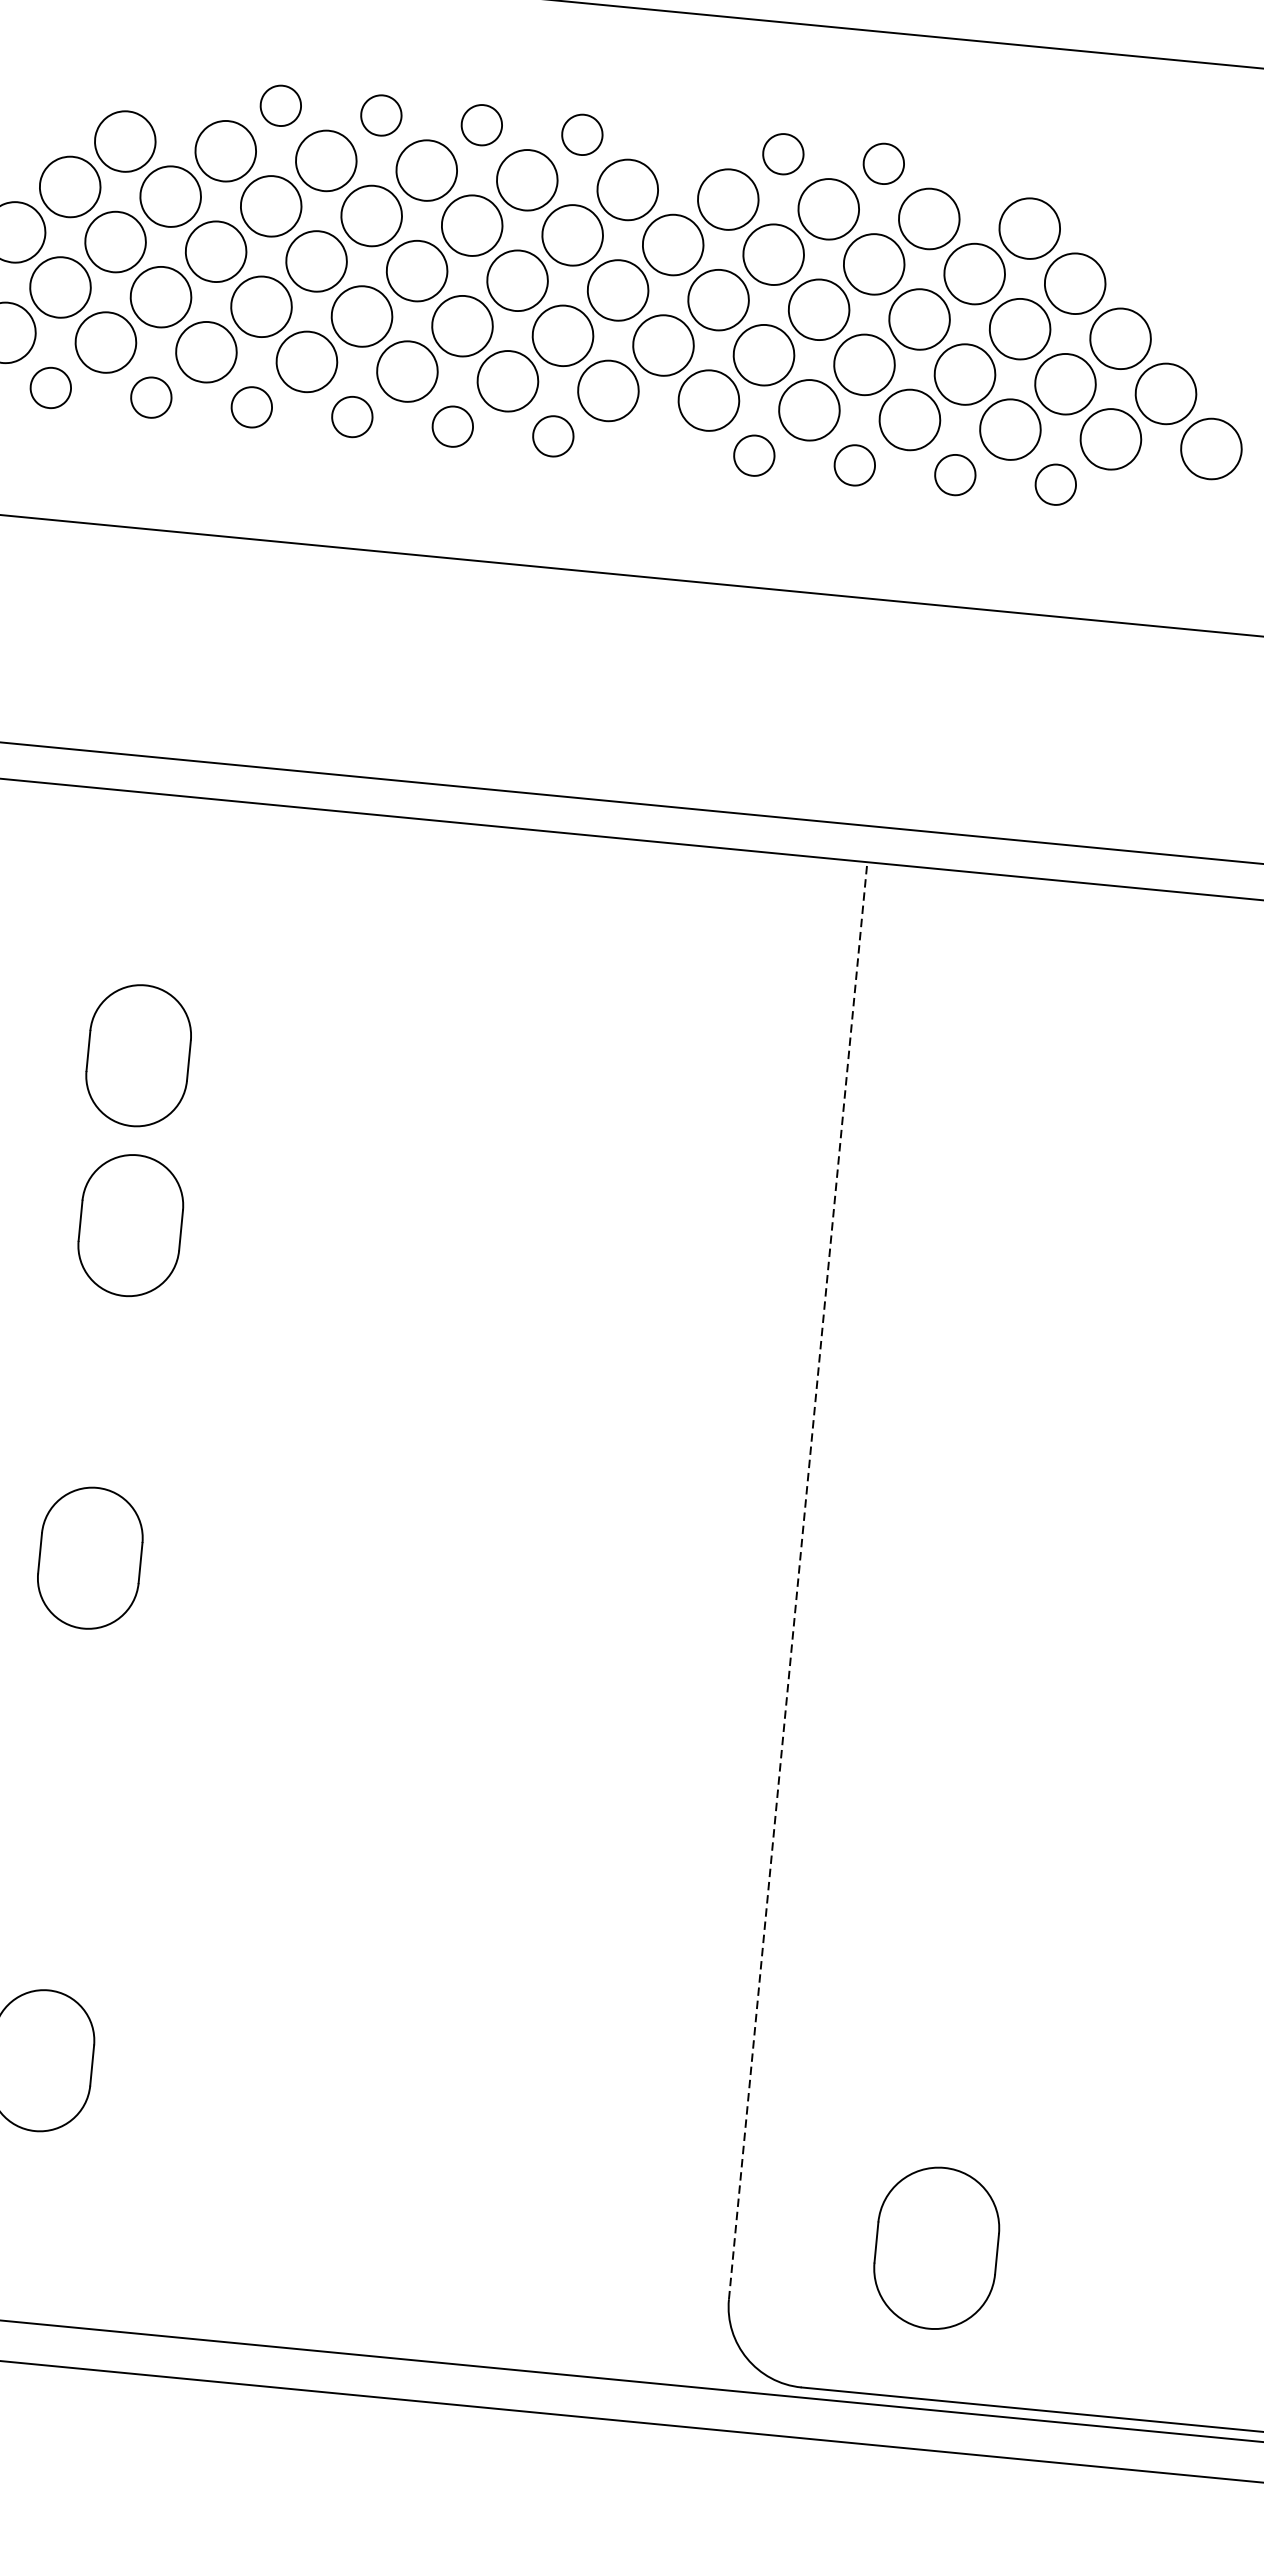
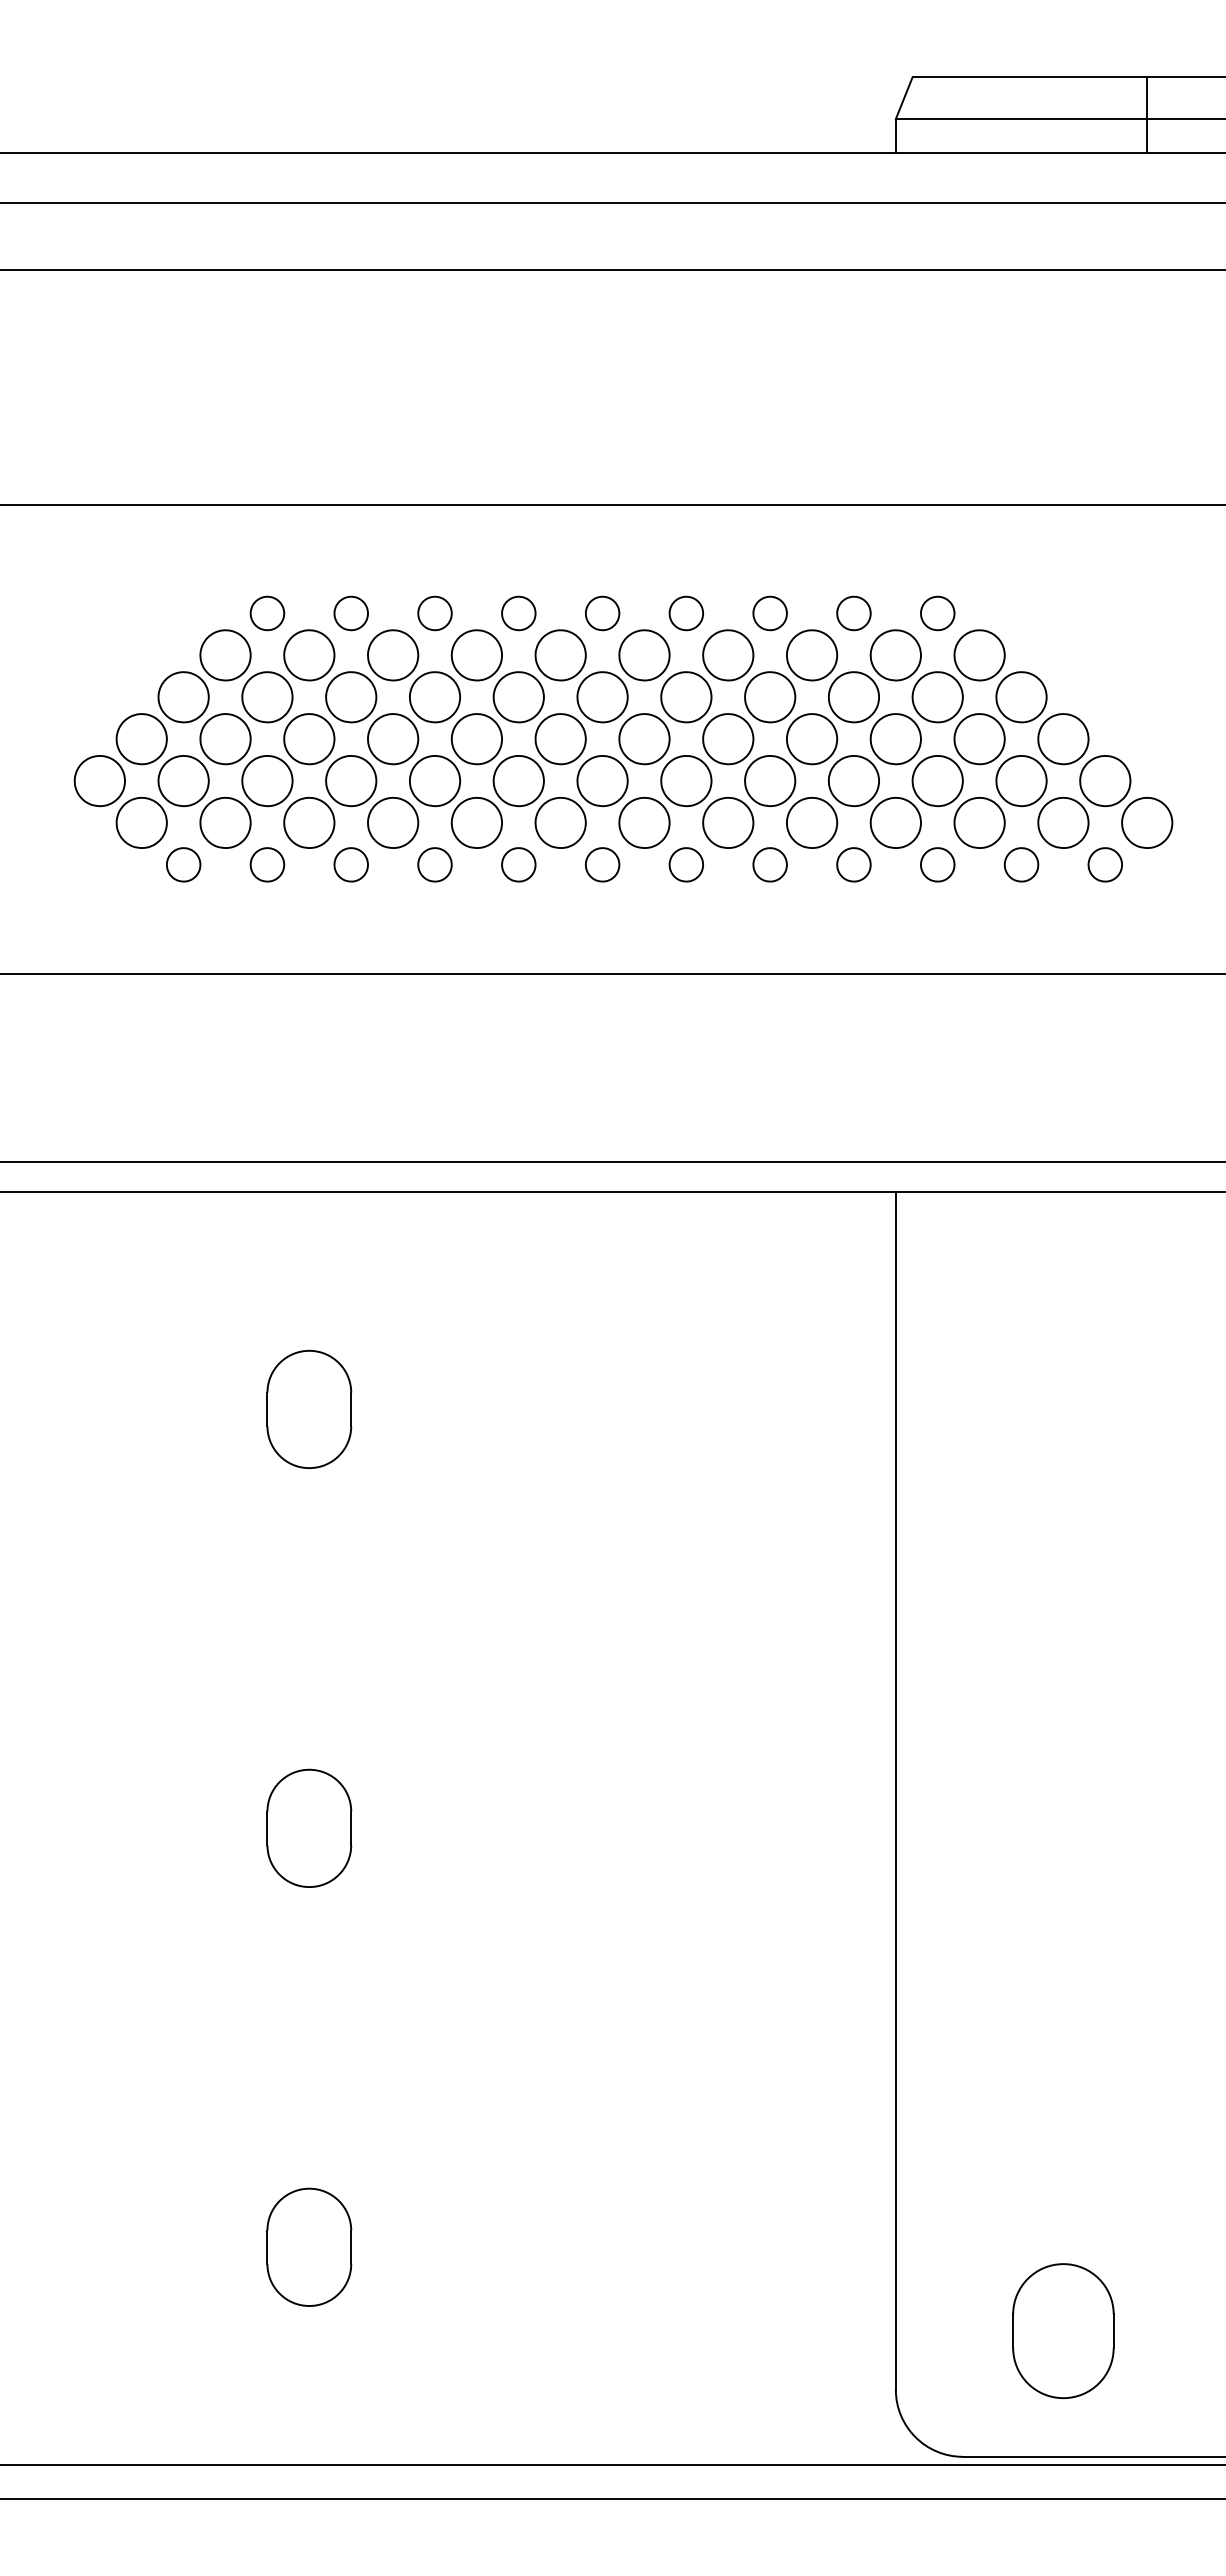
part: (180, 96) -> (267, 613), added
part: (681, 144) -> (685, 613), added
part: (984, 173) -> (937, 613), added
part: (652, 445) -> (685, 864), added
part: (1155, 493) -> (1104, 864), added
part: (131, 1224) -> (316, 1549), removed
line: (797, 1580) -> (895, 1790), dashed -> solid

